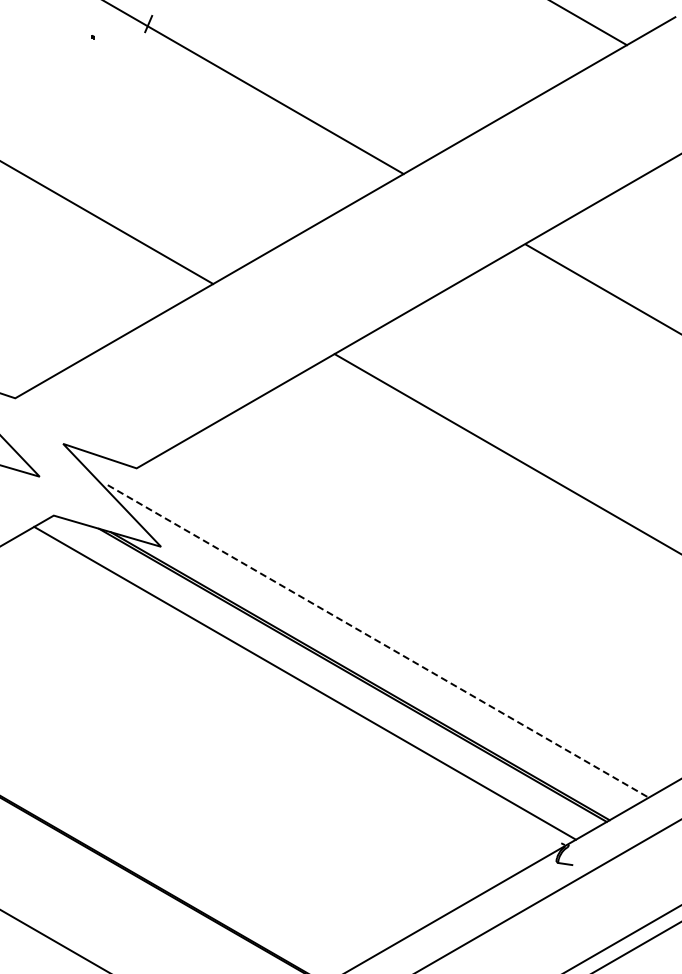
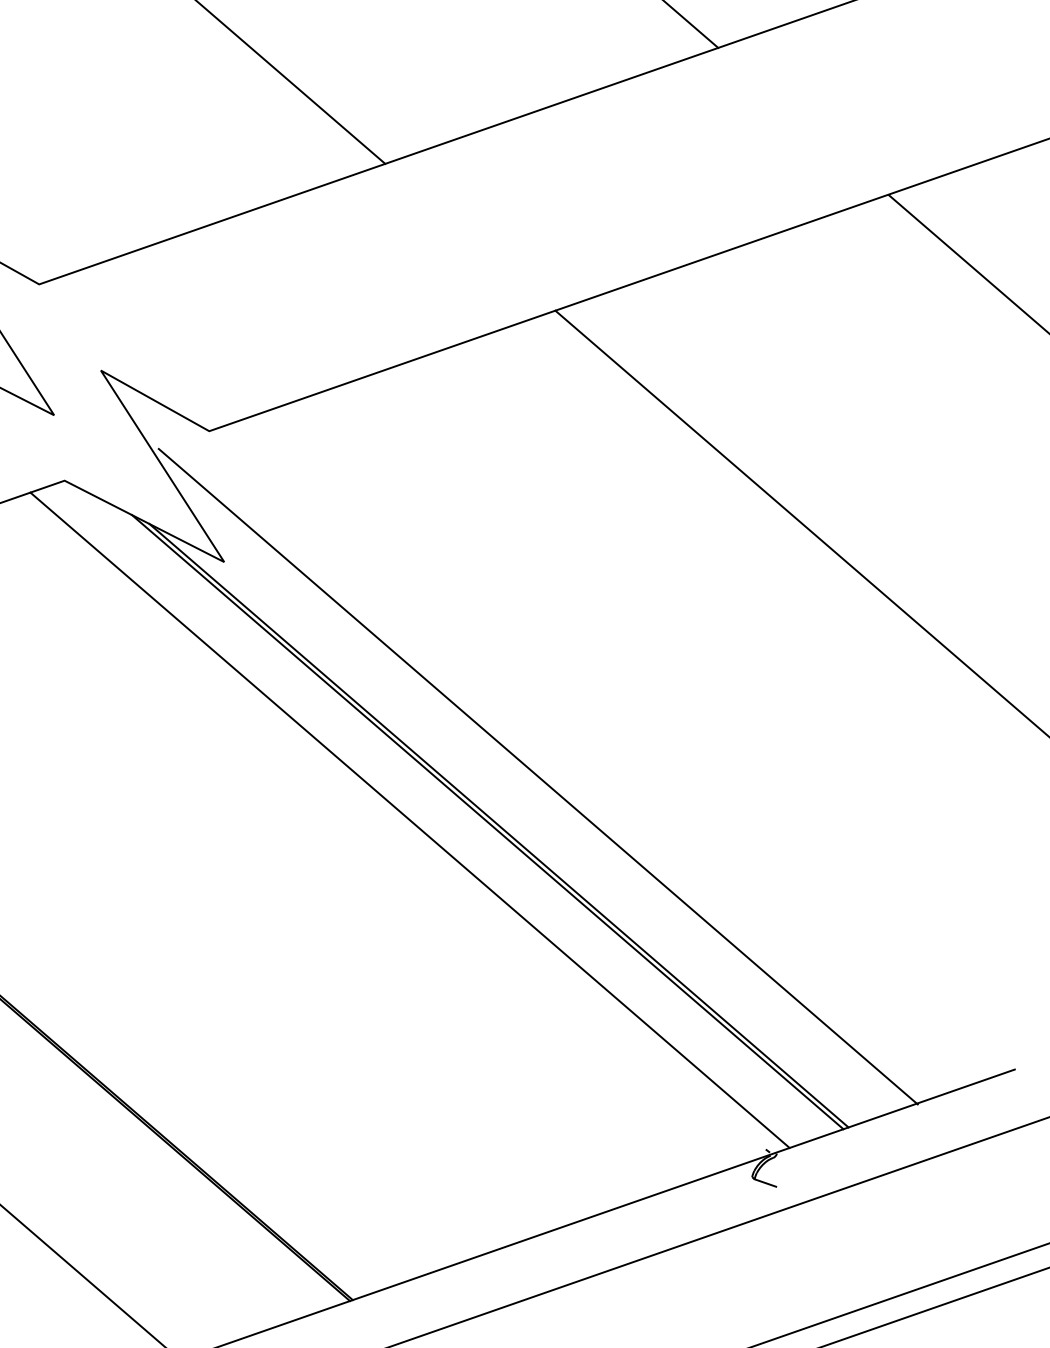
line: (378, 641) -> (538, 776), dashed -> solid

